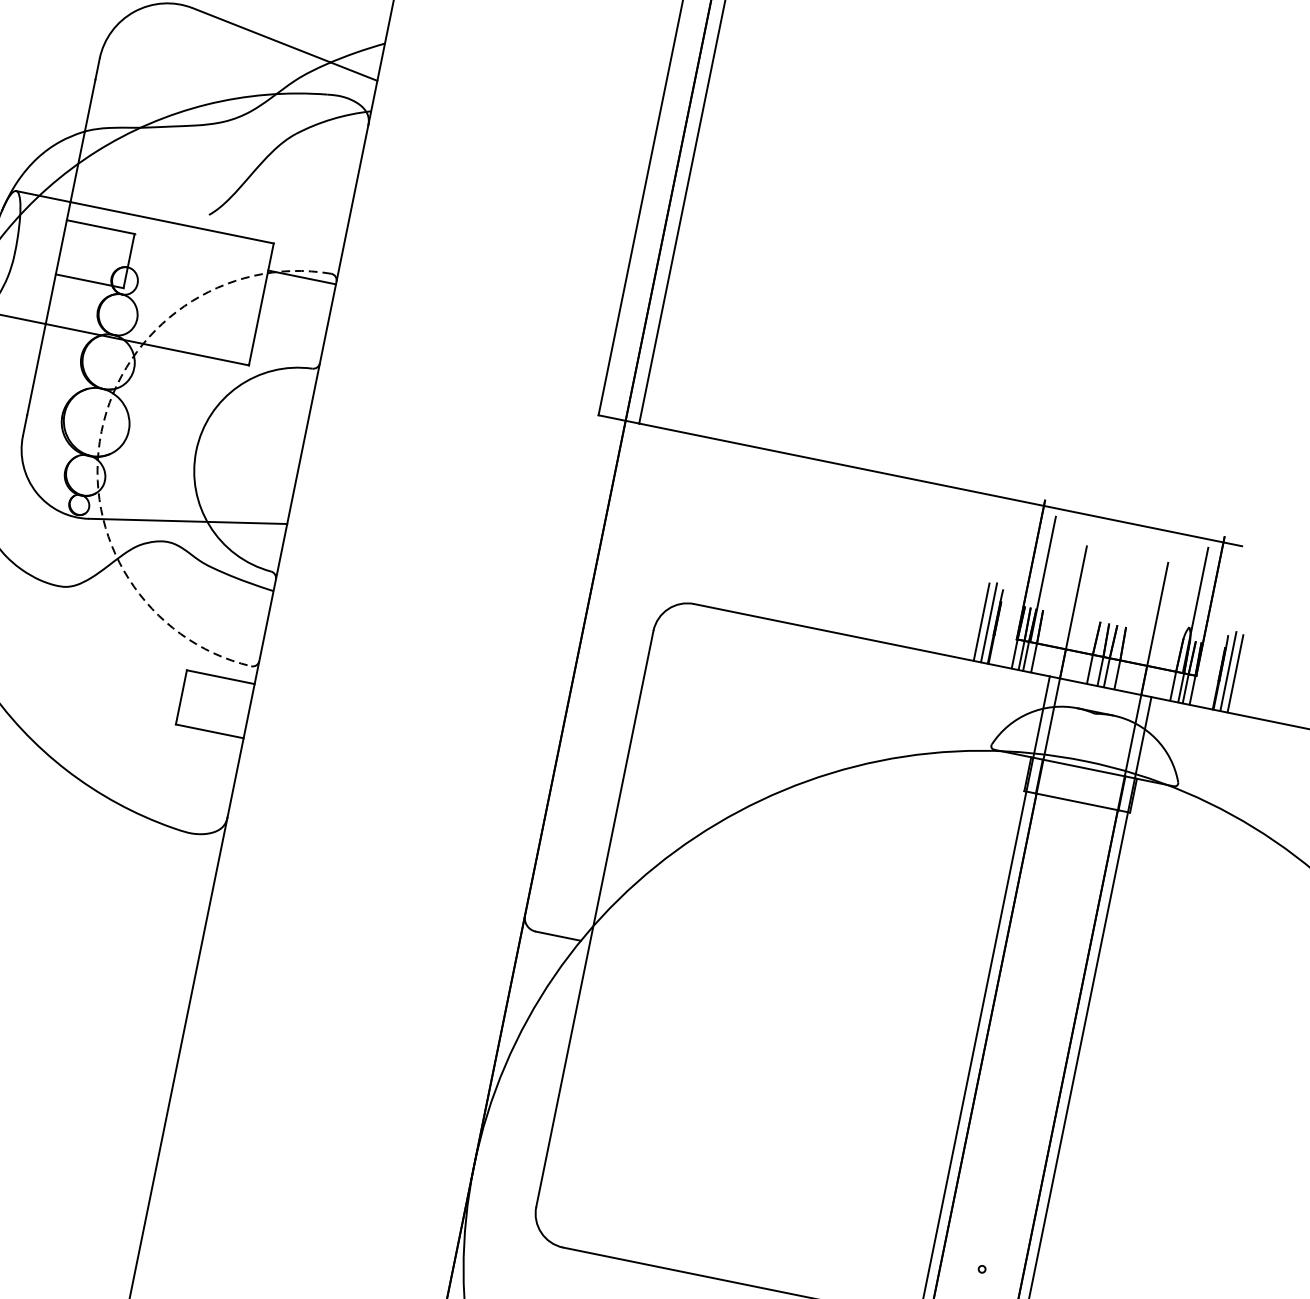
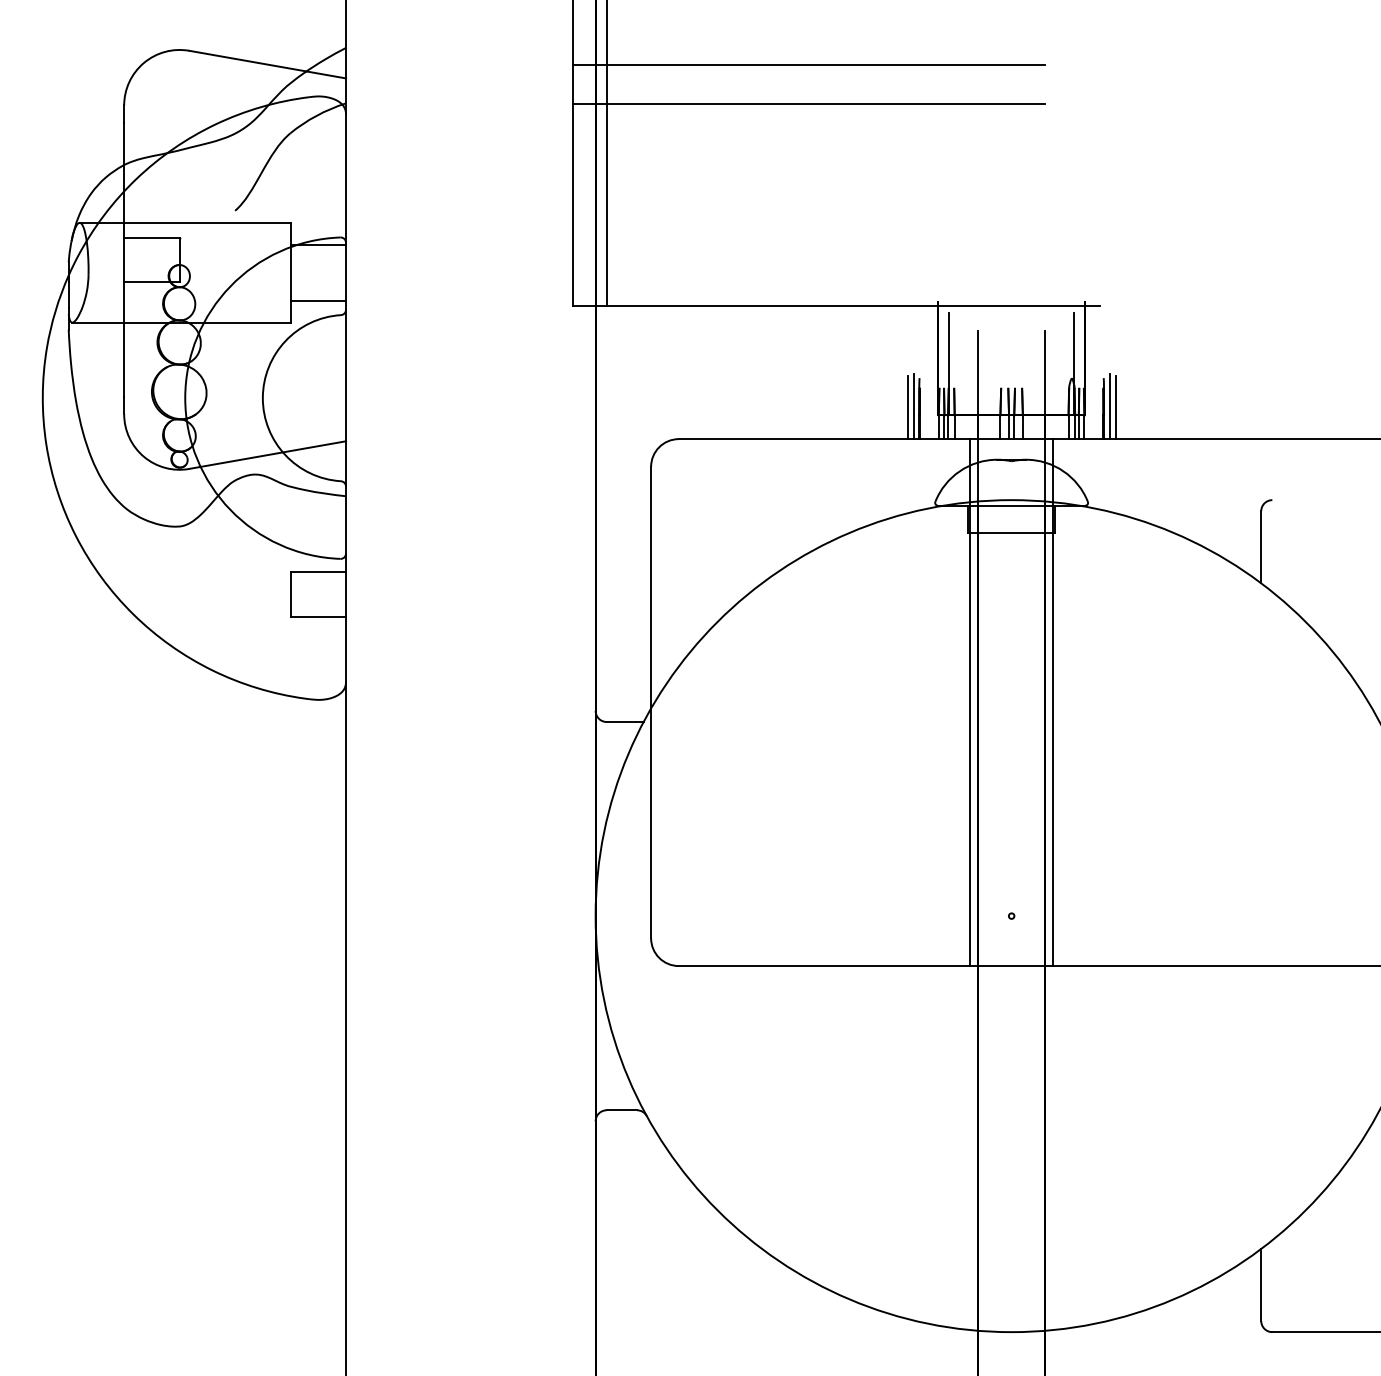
line: (945, 178) -> (808, 64), added
line: (935, 226) -> (808, 103), added
line: (288, 345) -> (318, 300), added
arc: (101, 431) -> (185, 398), dashed -> solid

